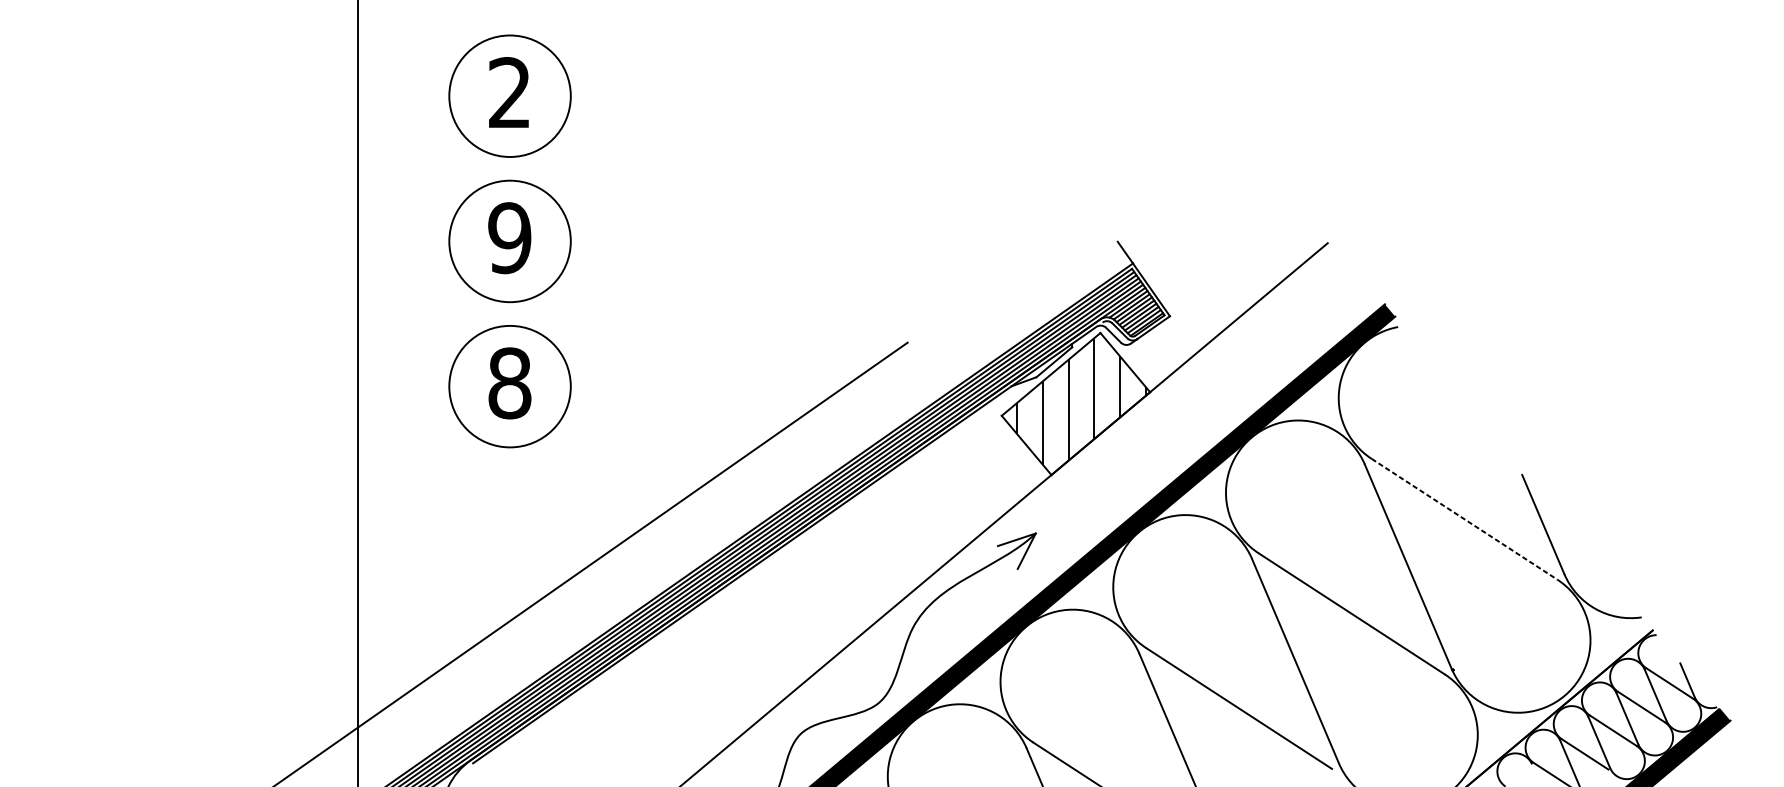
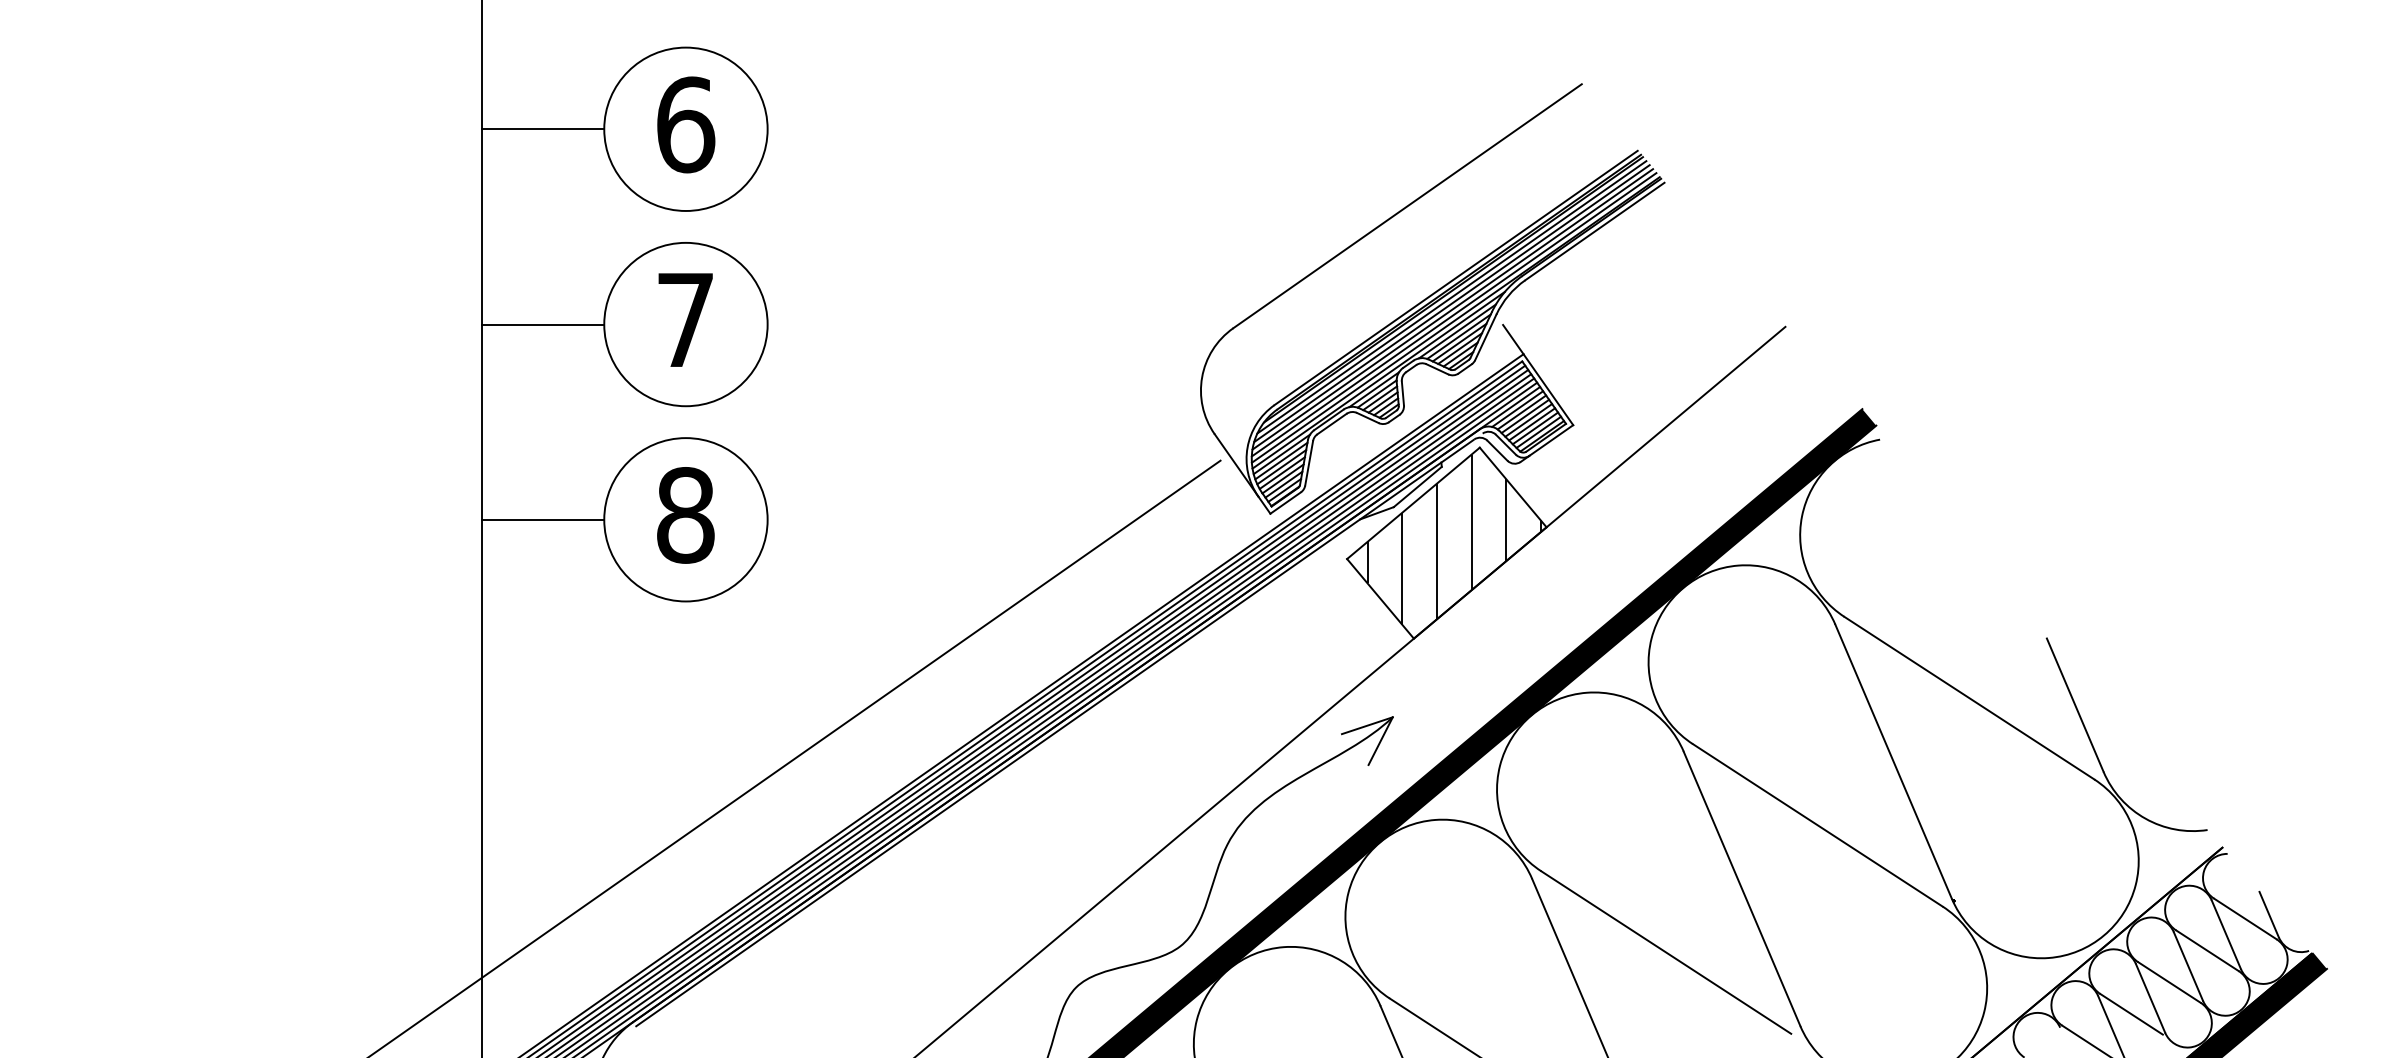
text: (510, 92) -> (686, 124), 2 -> 6
line: (404, 96) -> (543, 129), added
part: (1065, 222) -> (1432, 298), added
text: (509, 237) -> (685, 319), 9 -> 7
line: (404, 241) -> (543, 324), added
line: (404, 386) -> (543, 519), added
line: (1464, 519) -> (1969, 698), dashed -> solid

